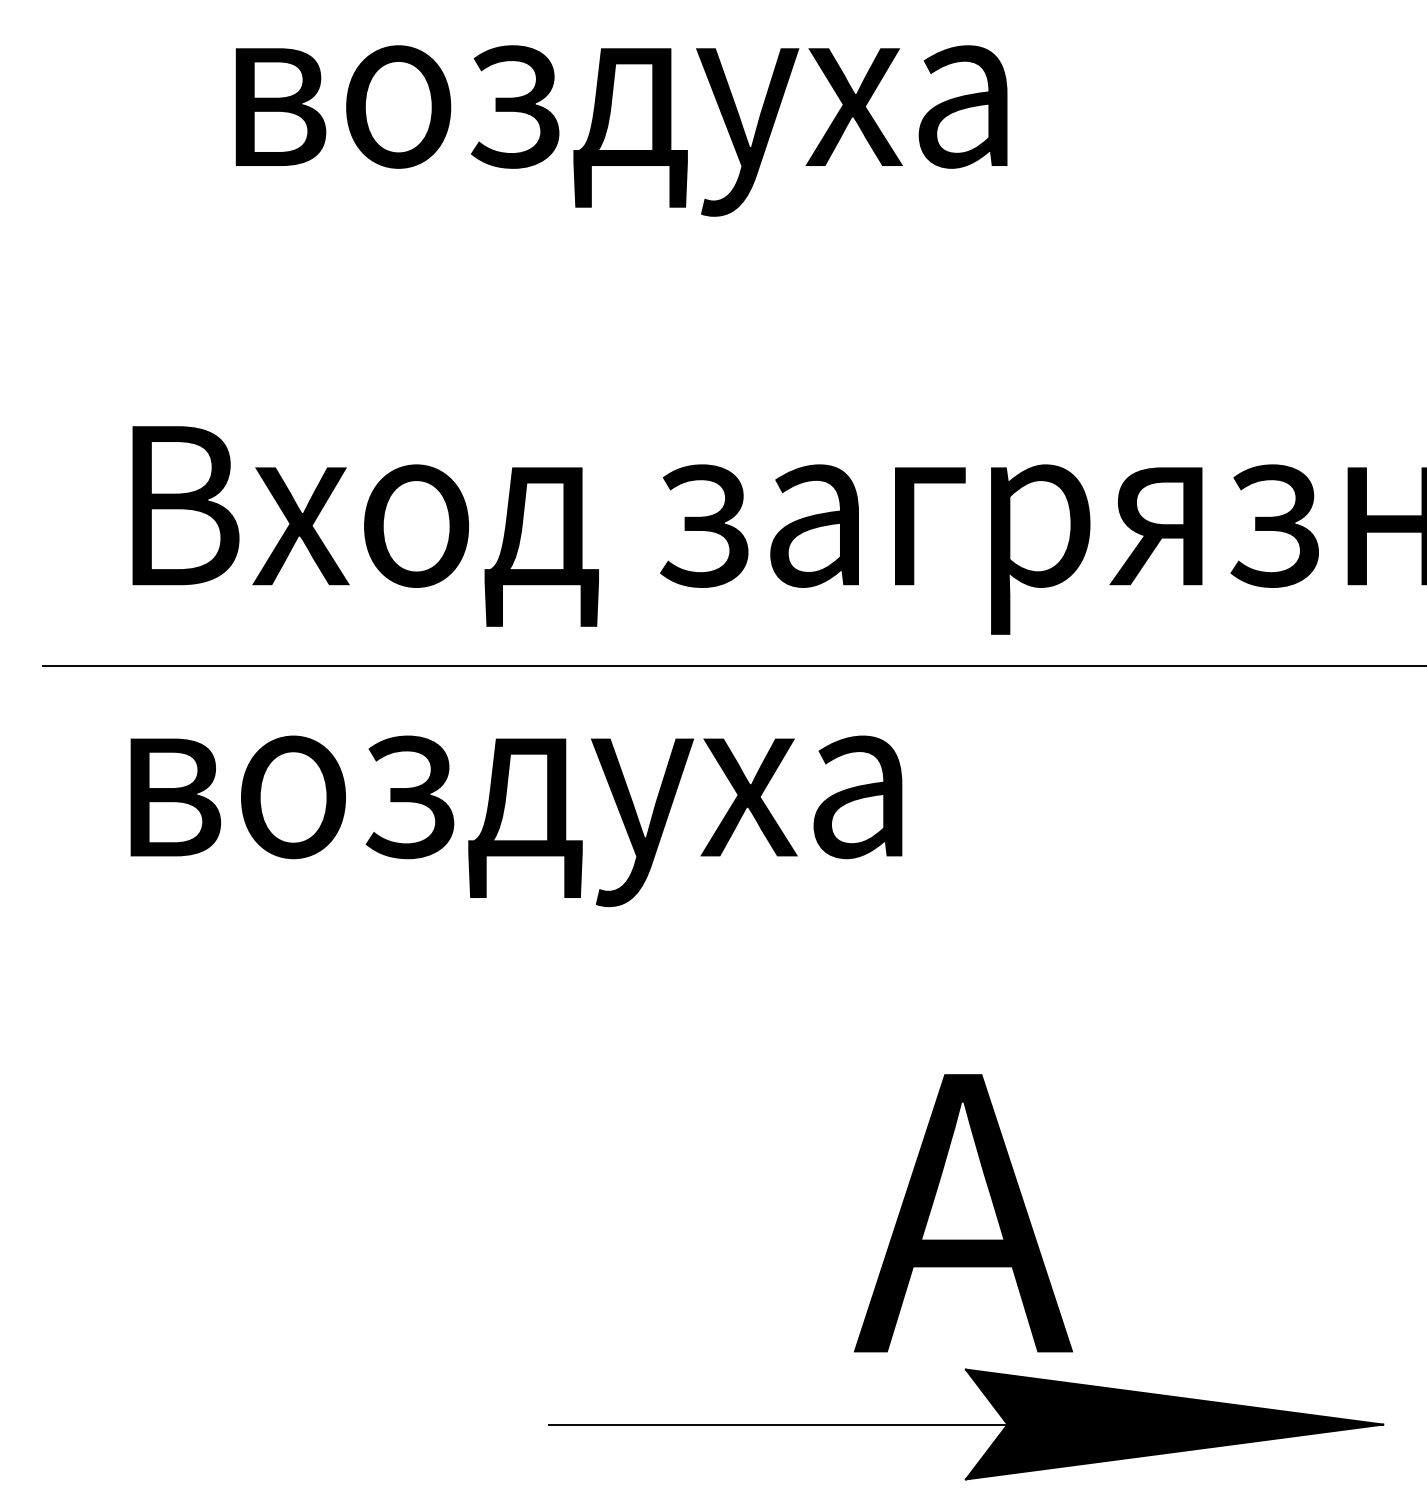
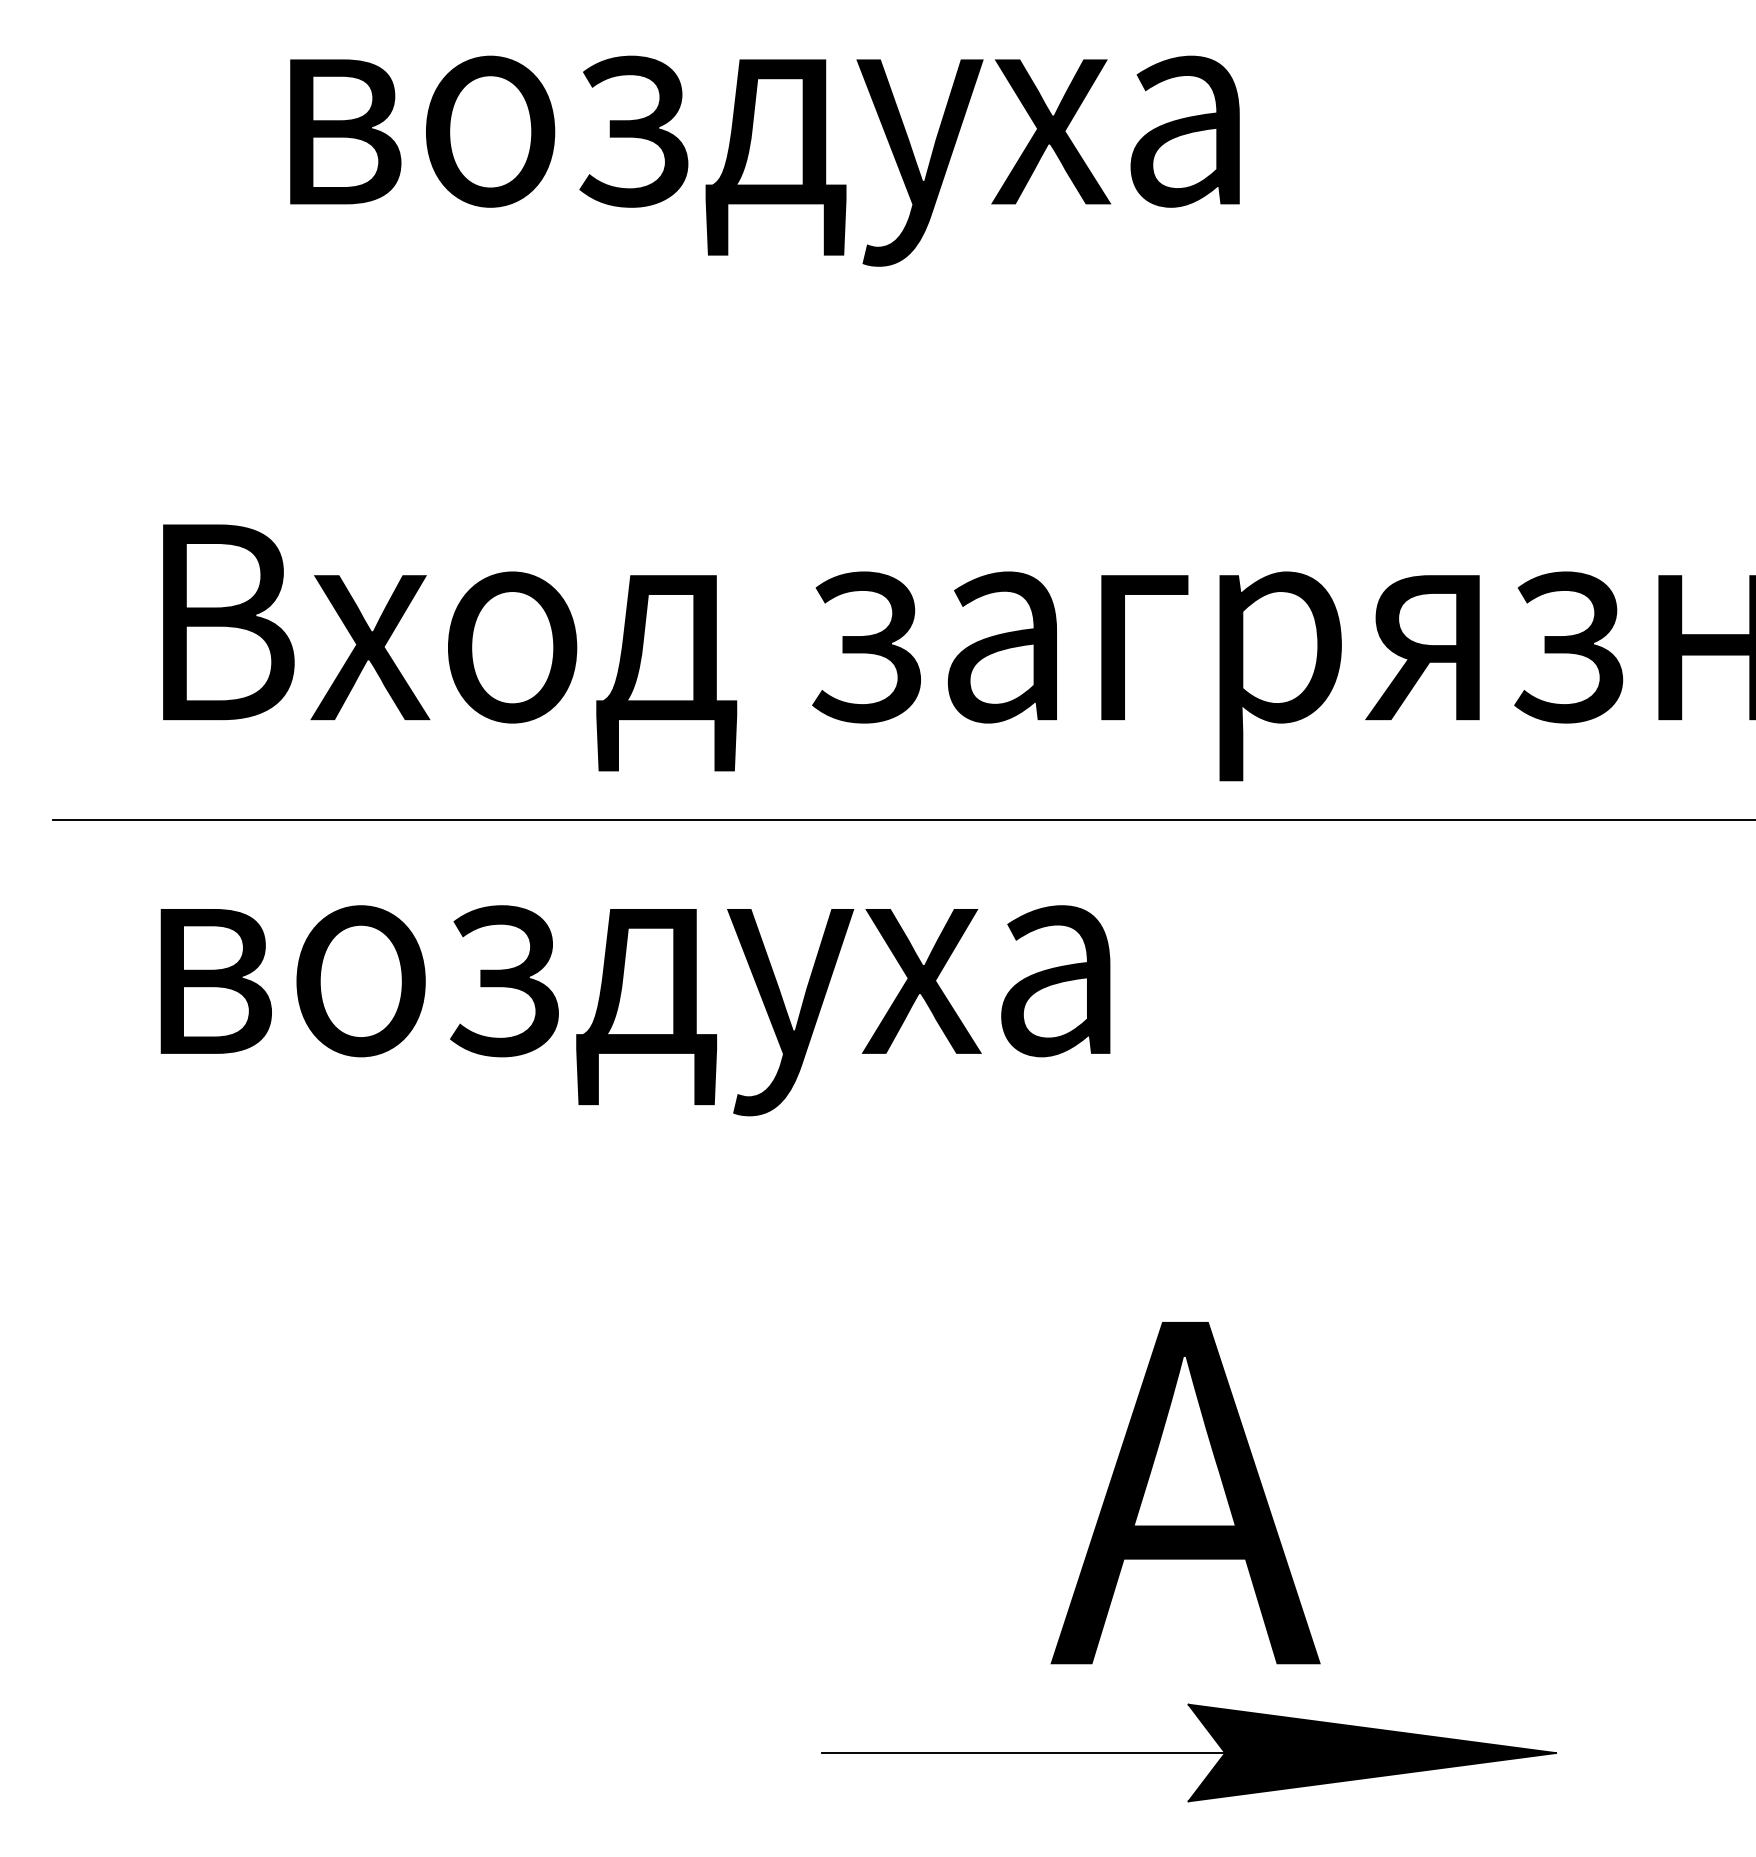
part: (965, 1424) -> (1188, 1752), size x0.71

